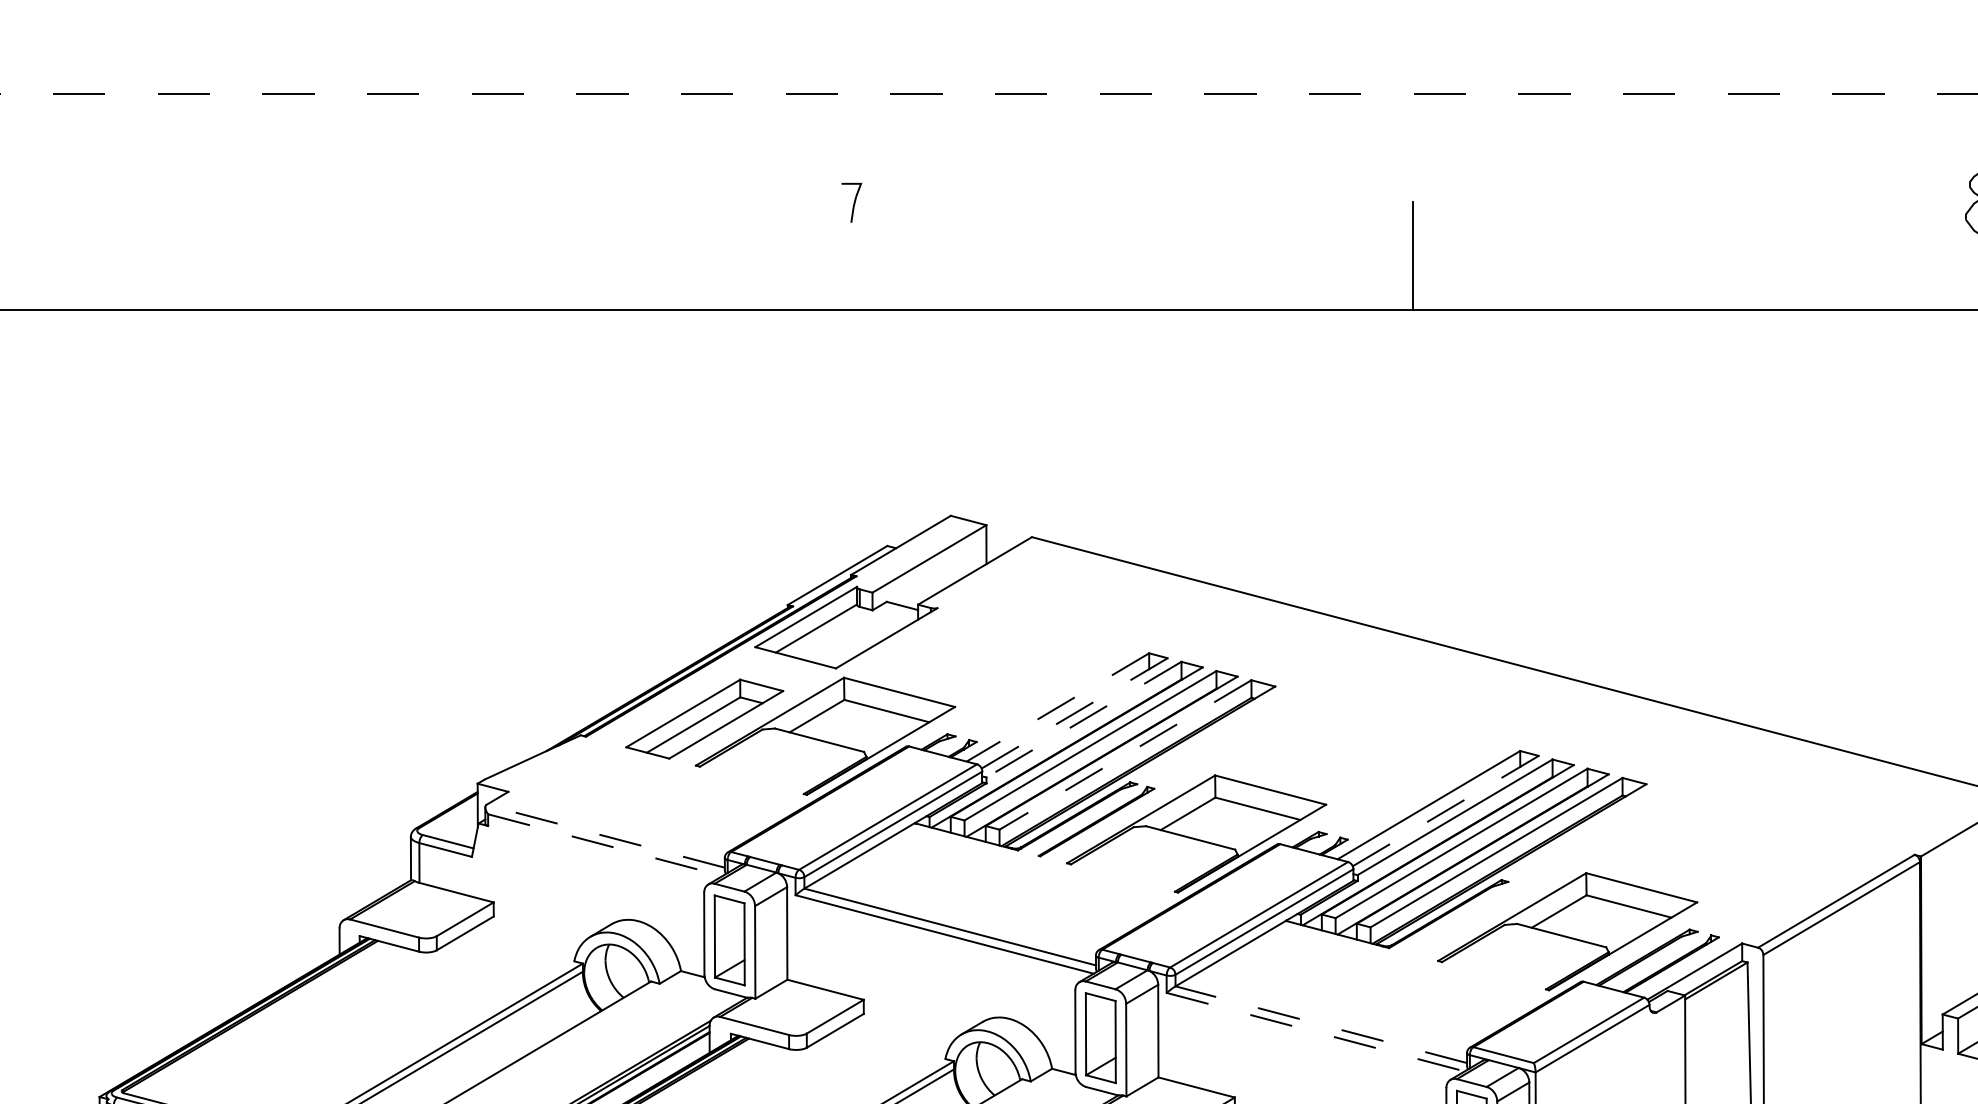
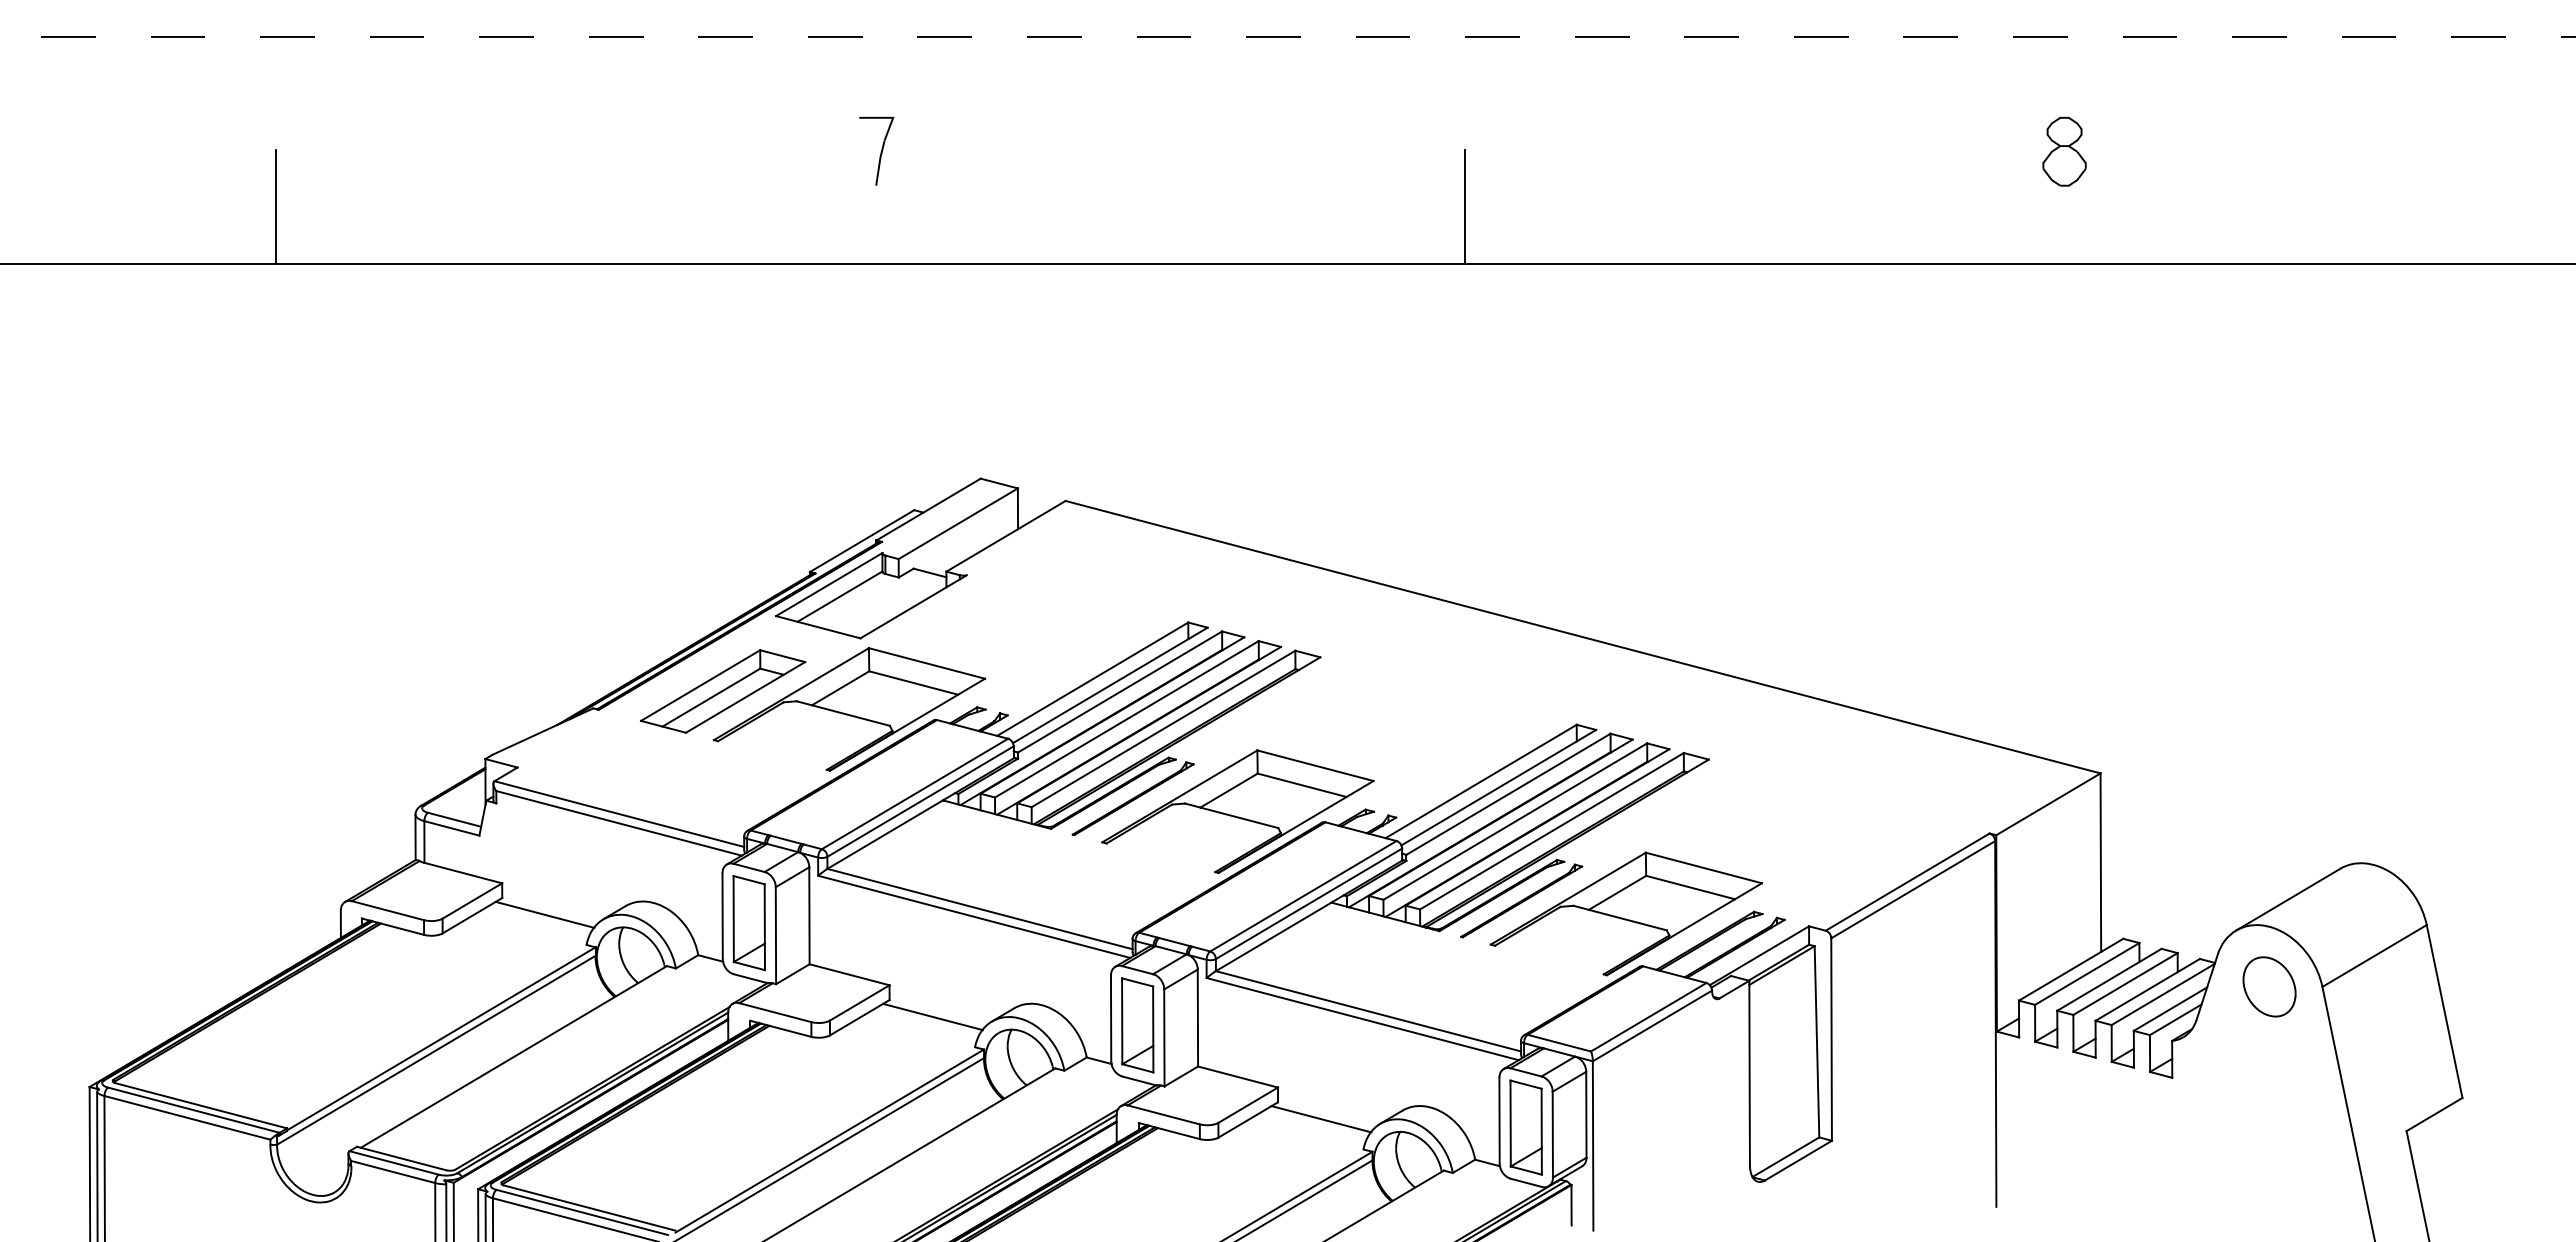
part: (851, 202) -> (876, 150), size x1.67
line: (278, 255) -> (276, 206), added
line: (1057, 707) -> (1092, 679), dashed -> solid
line: (1073, 713) -> (1109, 685), dashed -> solid
line: (1084, 720) -> (1120, 692), dashed -> solid
line: (1125, 755) -> (1163, 729), dashed -> solid
line: (1445, 810) -> (1498, 787), dashed -> solid
line: (604, 835) -> (618, 813), dashed -> solid
line: (605, 845) -> (619, 823), dashed -> solid
part: (1467, 918) -> (1521, 900), added
line: (534, 932) -> (544, 914), added
line: (1321, 1024) -> (1368, 1011), dashed -> solid
line: (904, 1029) -> (932, 1016), added
line: (1316, 1032) -> (1363, 1019), dashed -> solid

